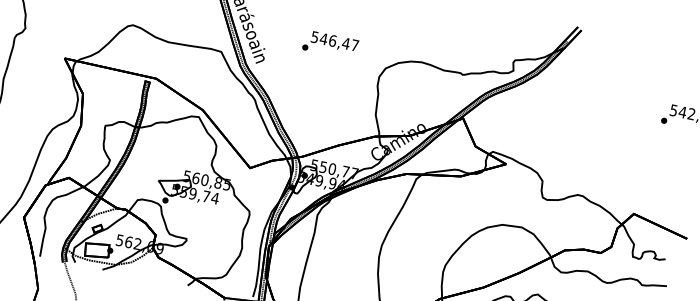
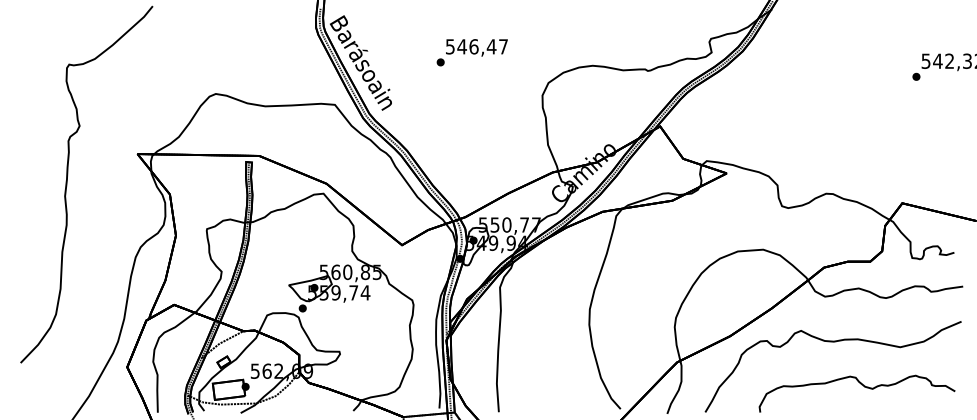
text: (330, 44) -> (471, 52), moved

